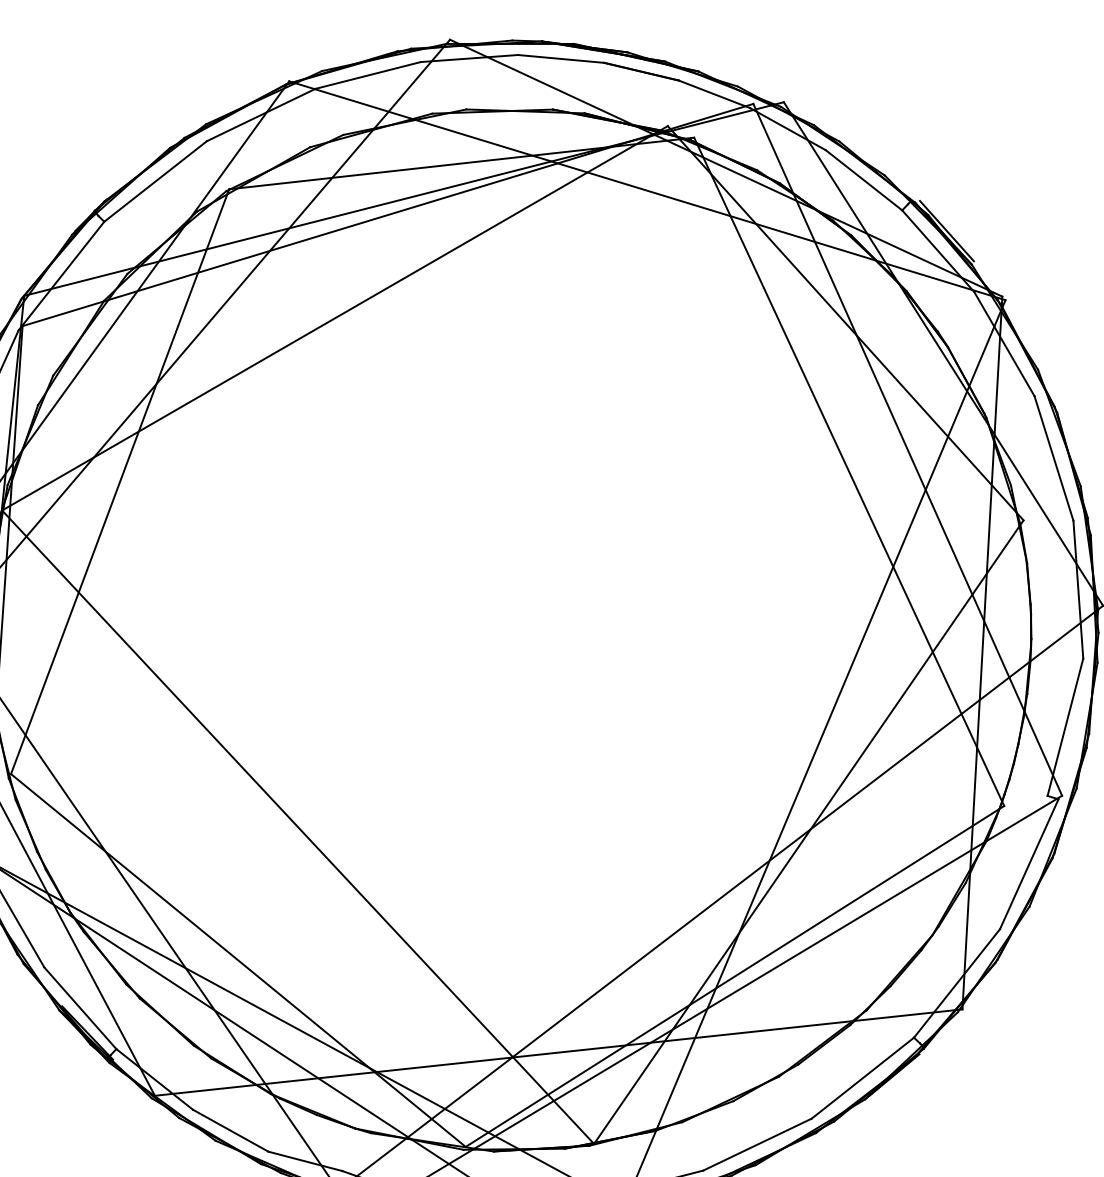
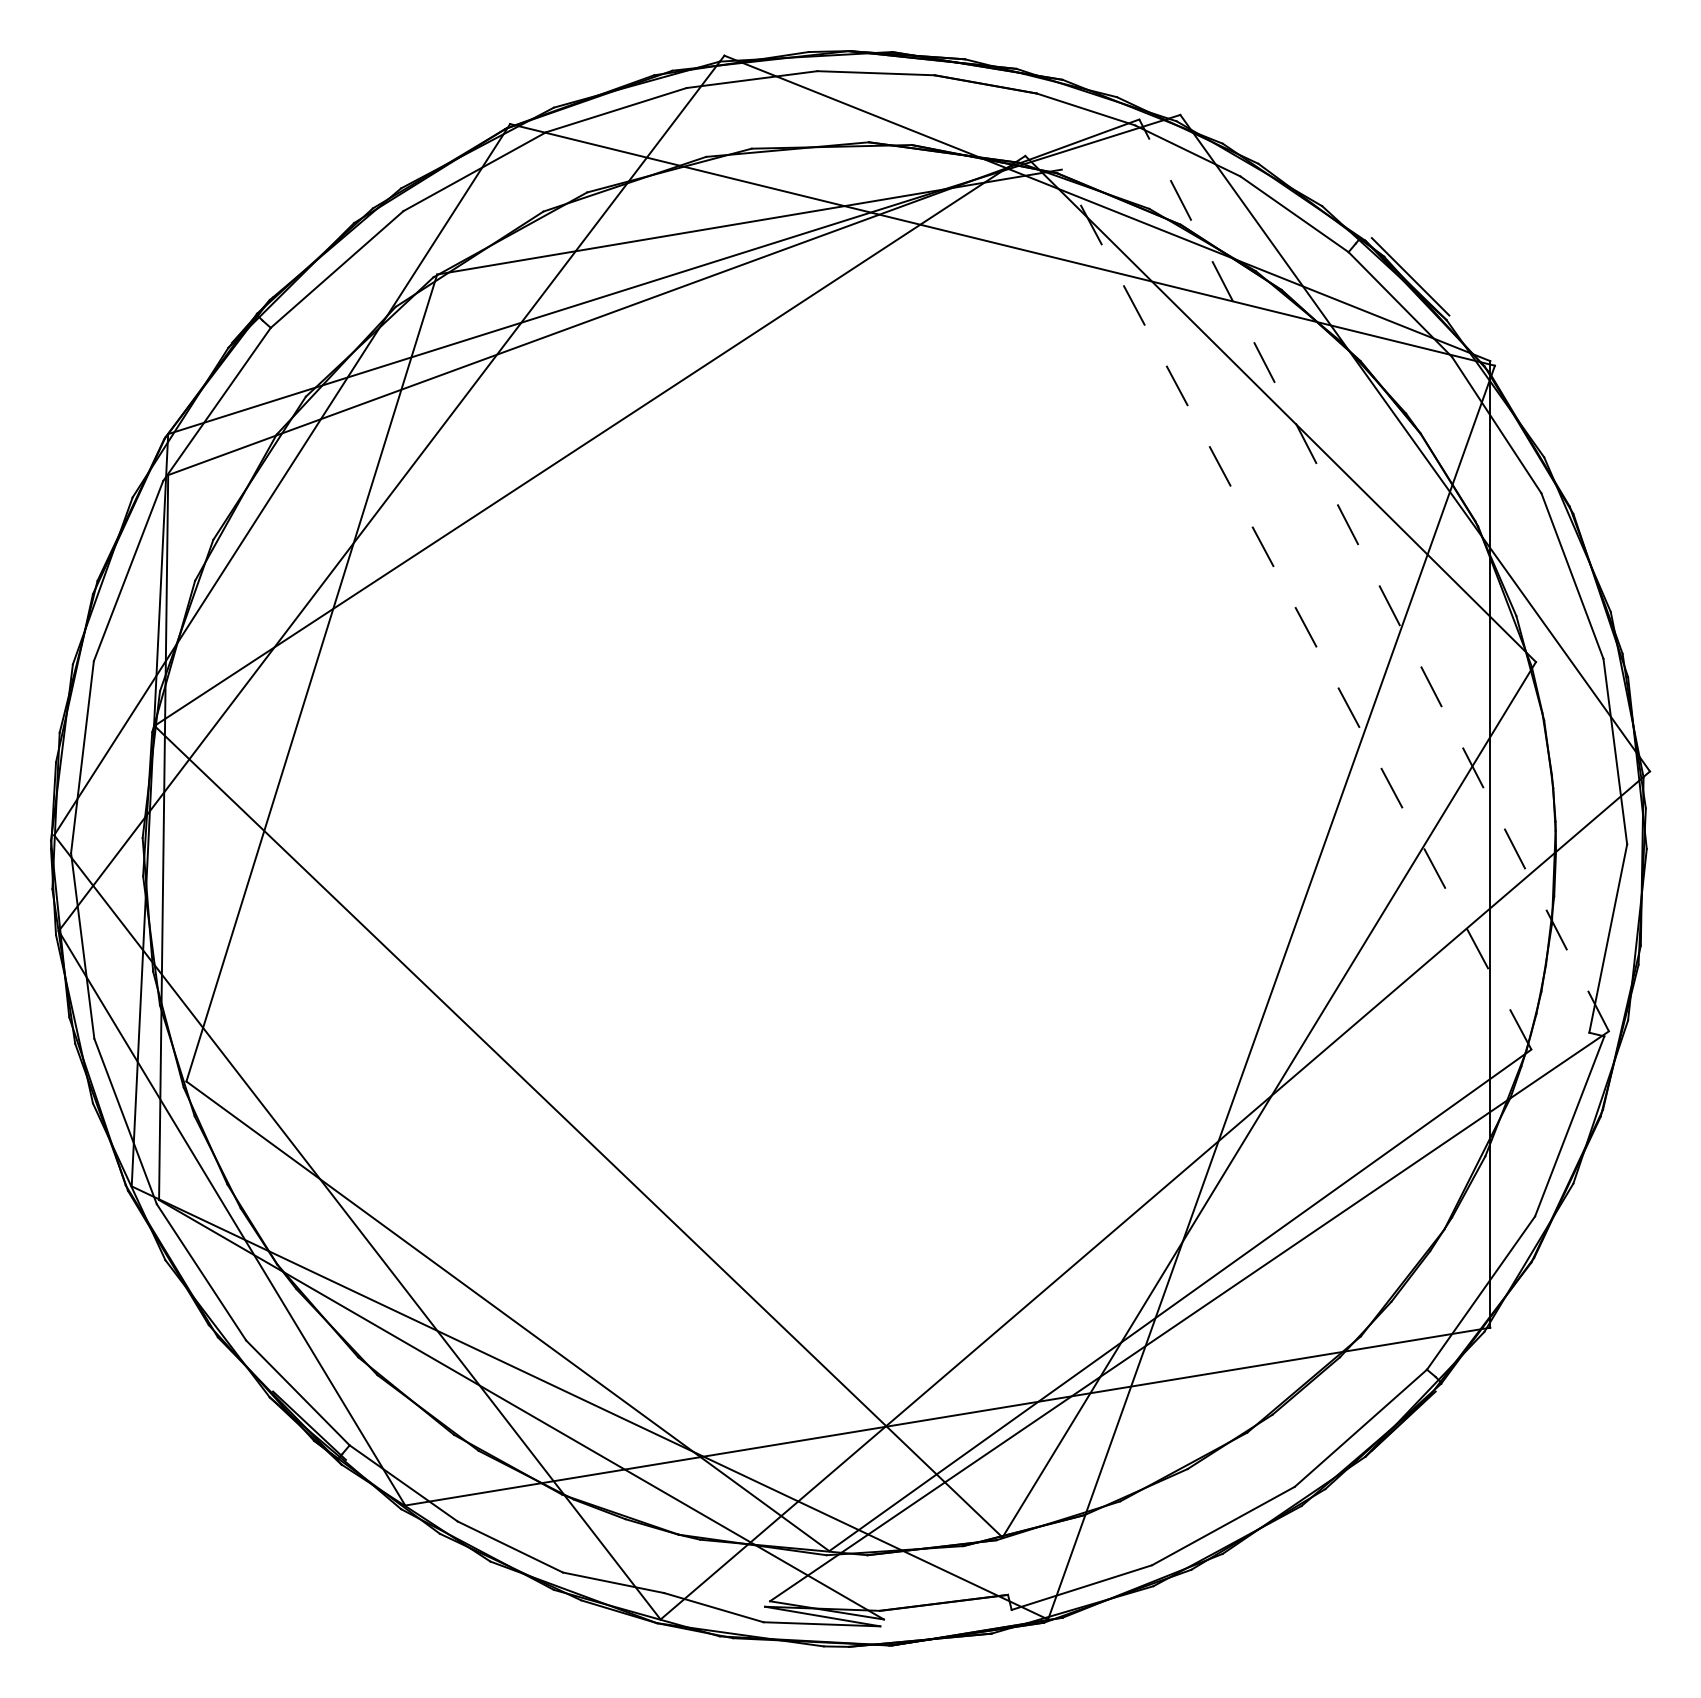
line: (908, 449) -> (1374, 575), solid -> dashed
line: (849, 471) -> (1296, 609), solid -> dashed

